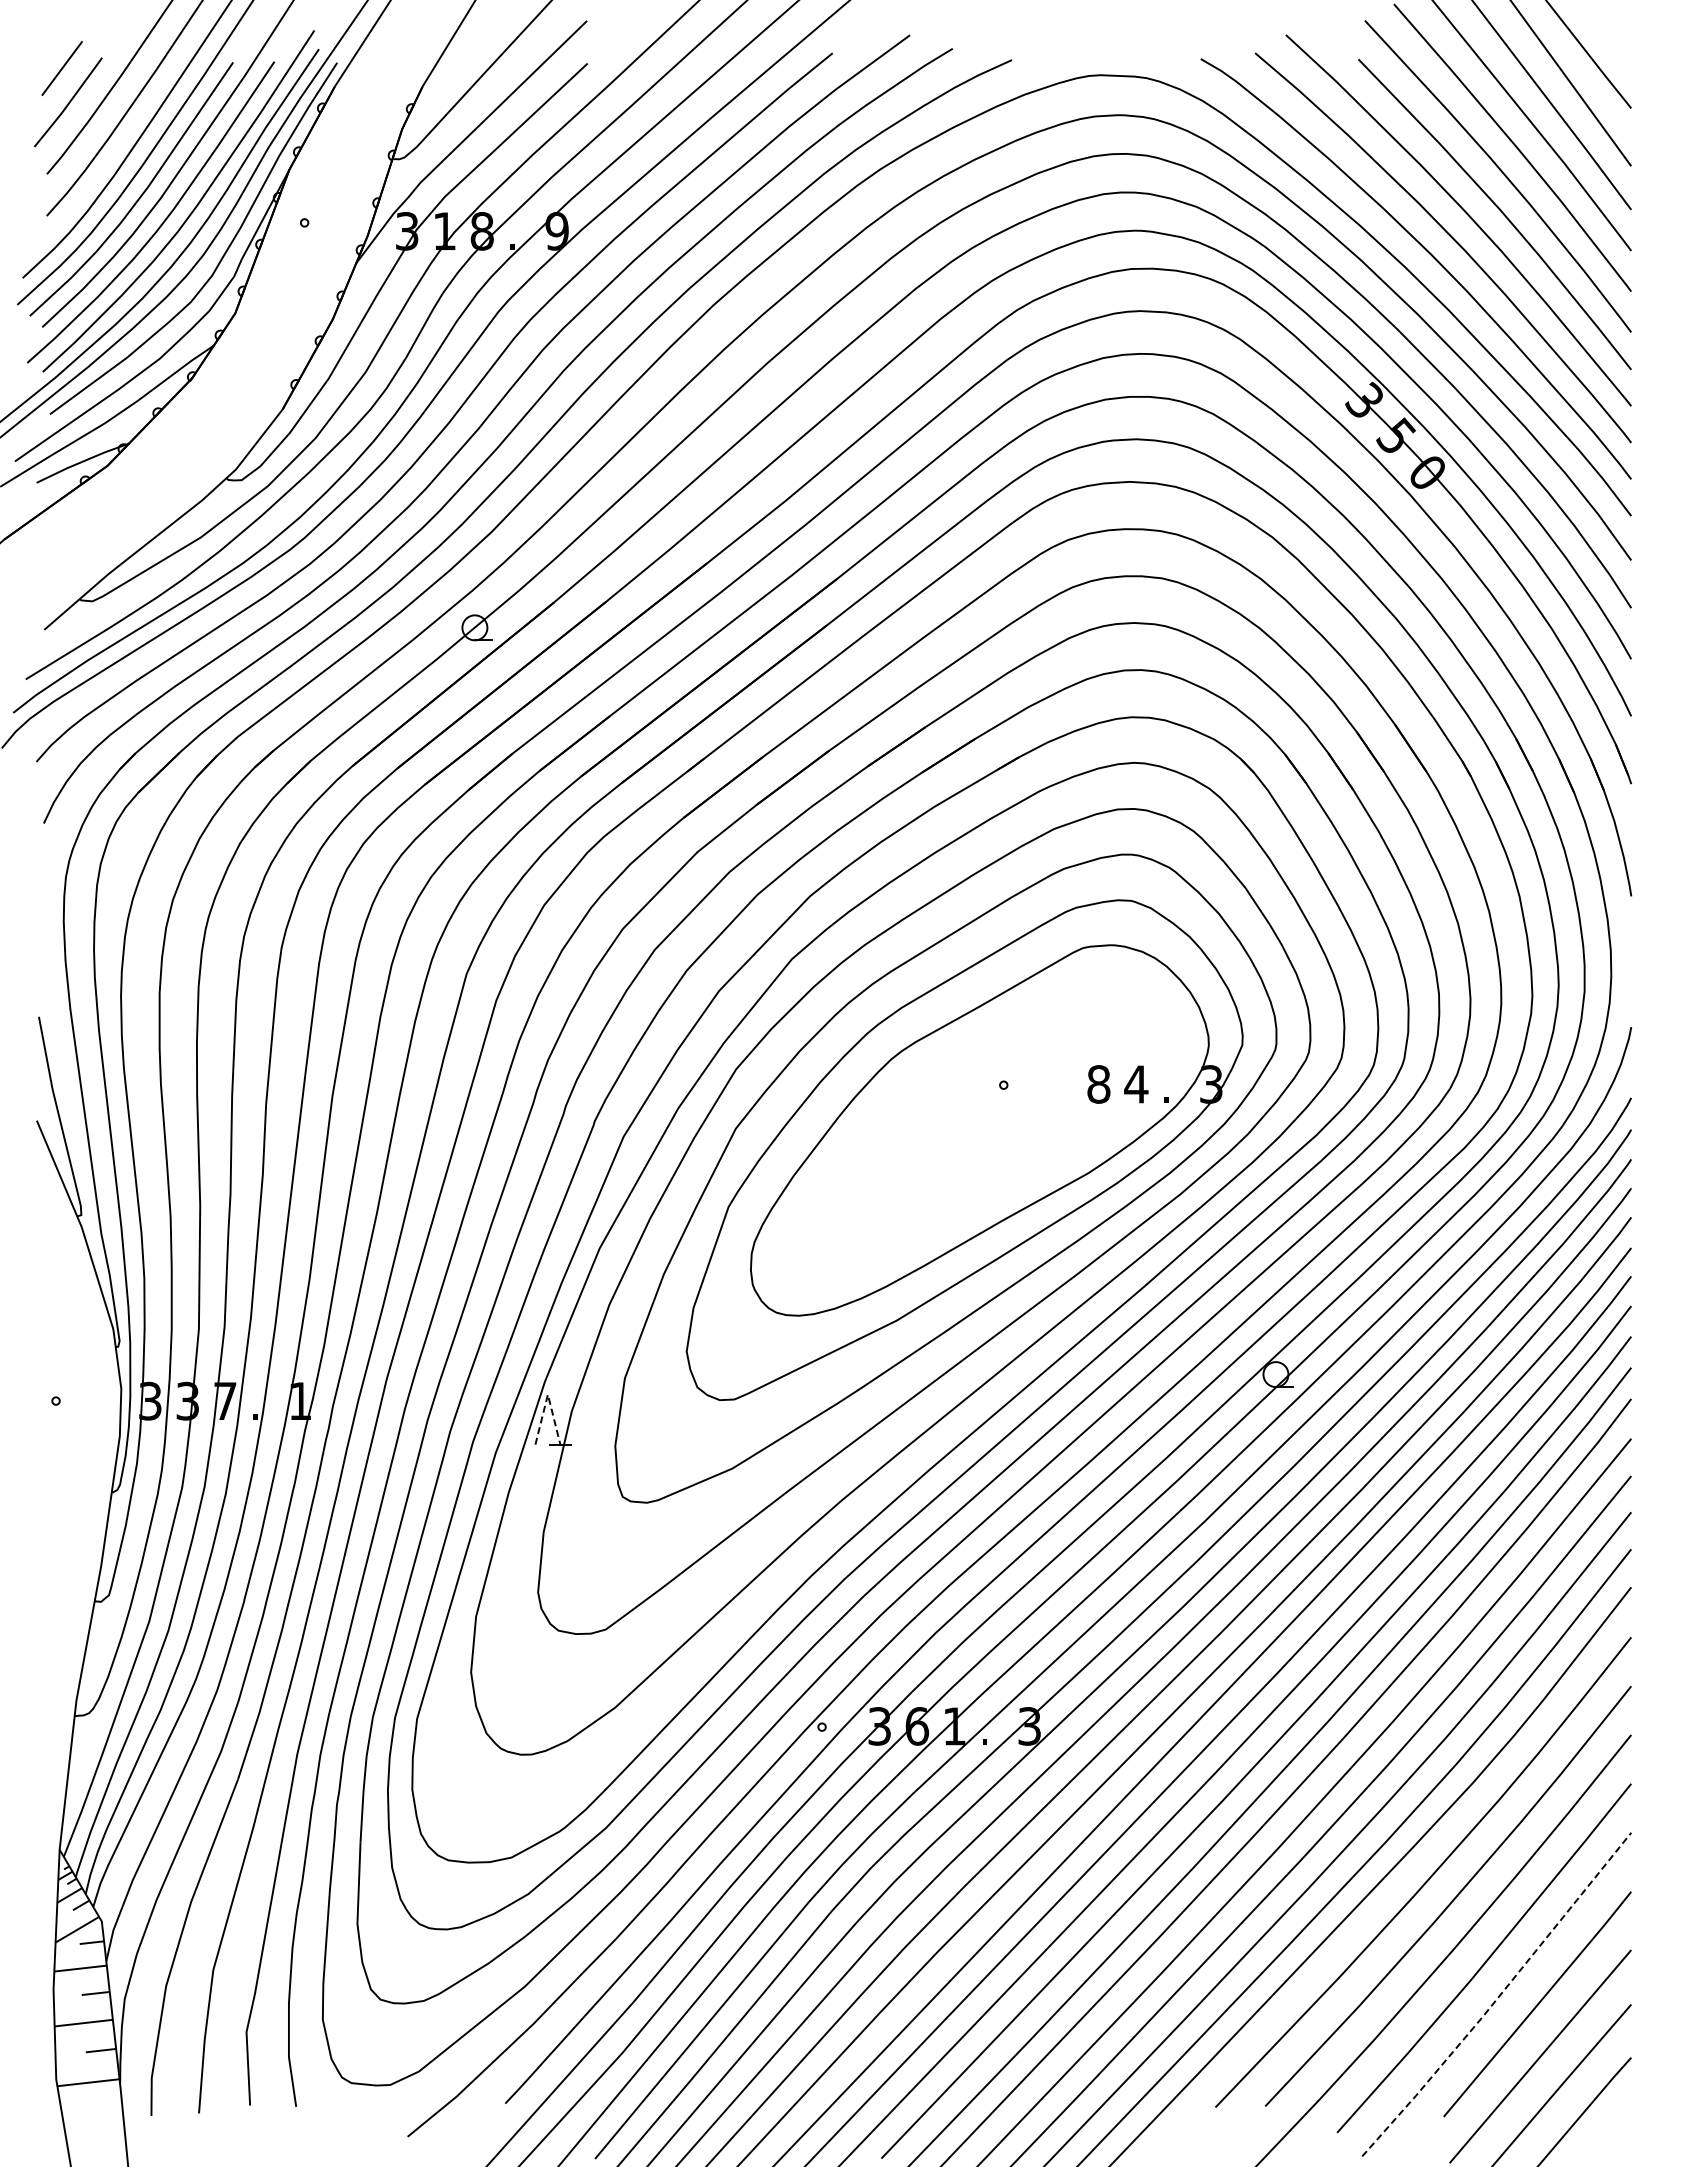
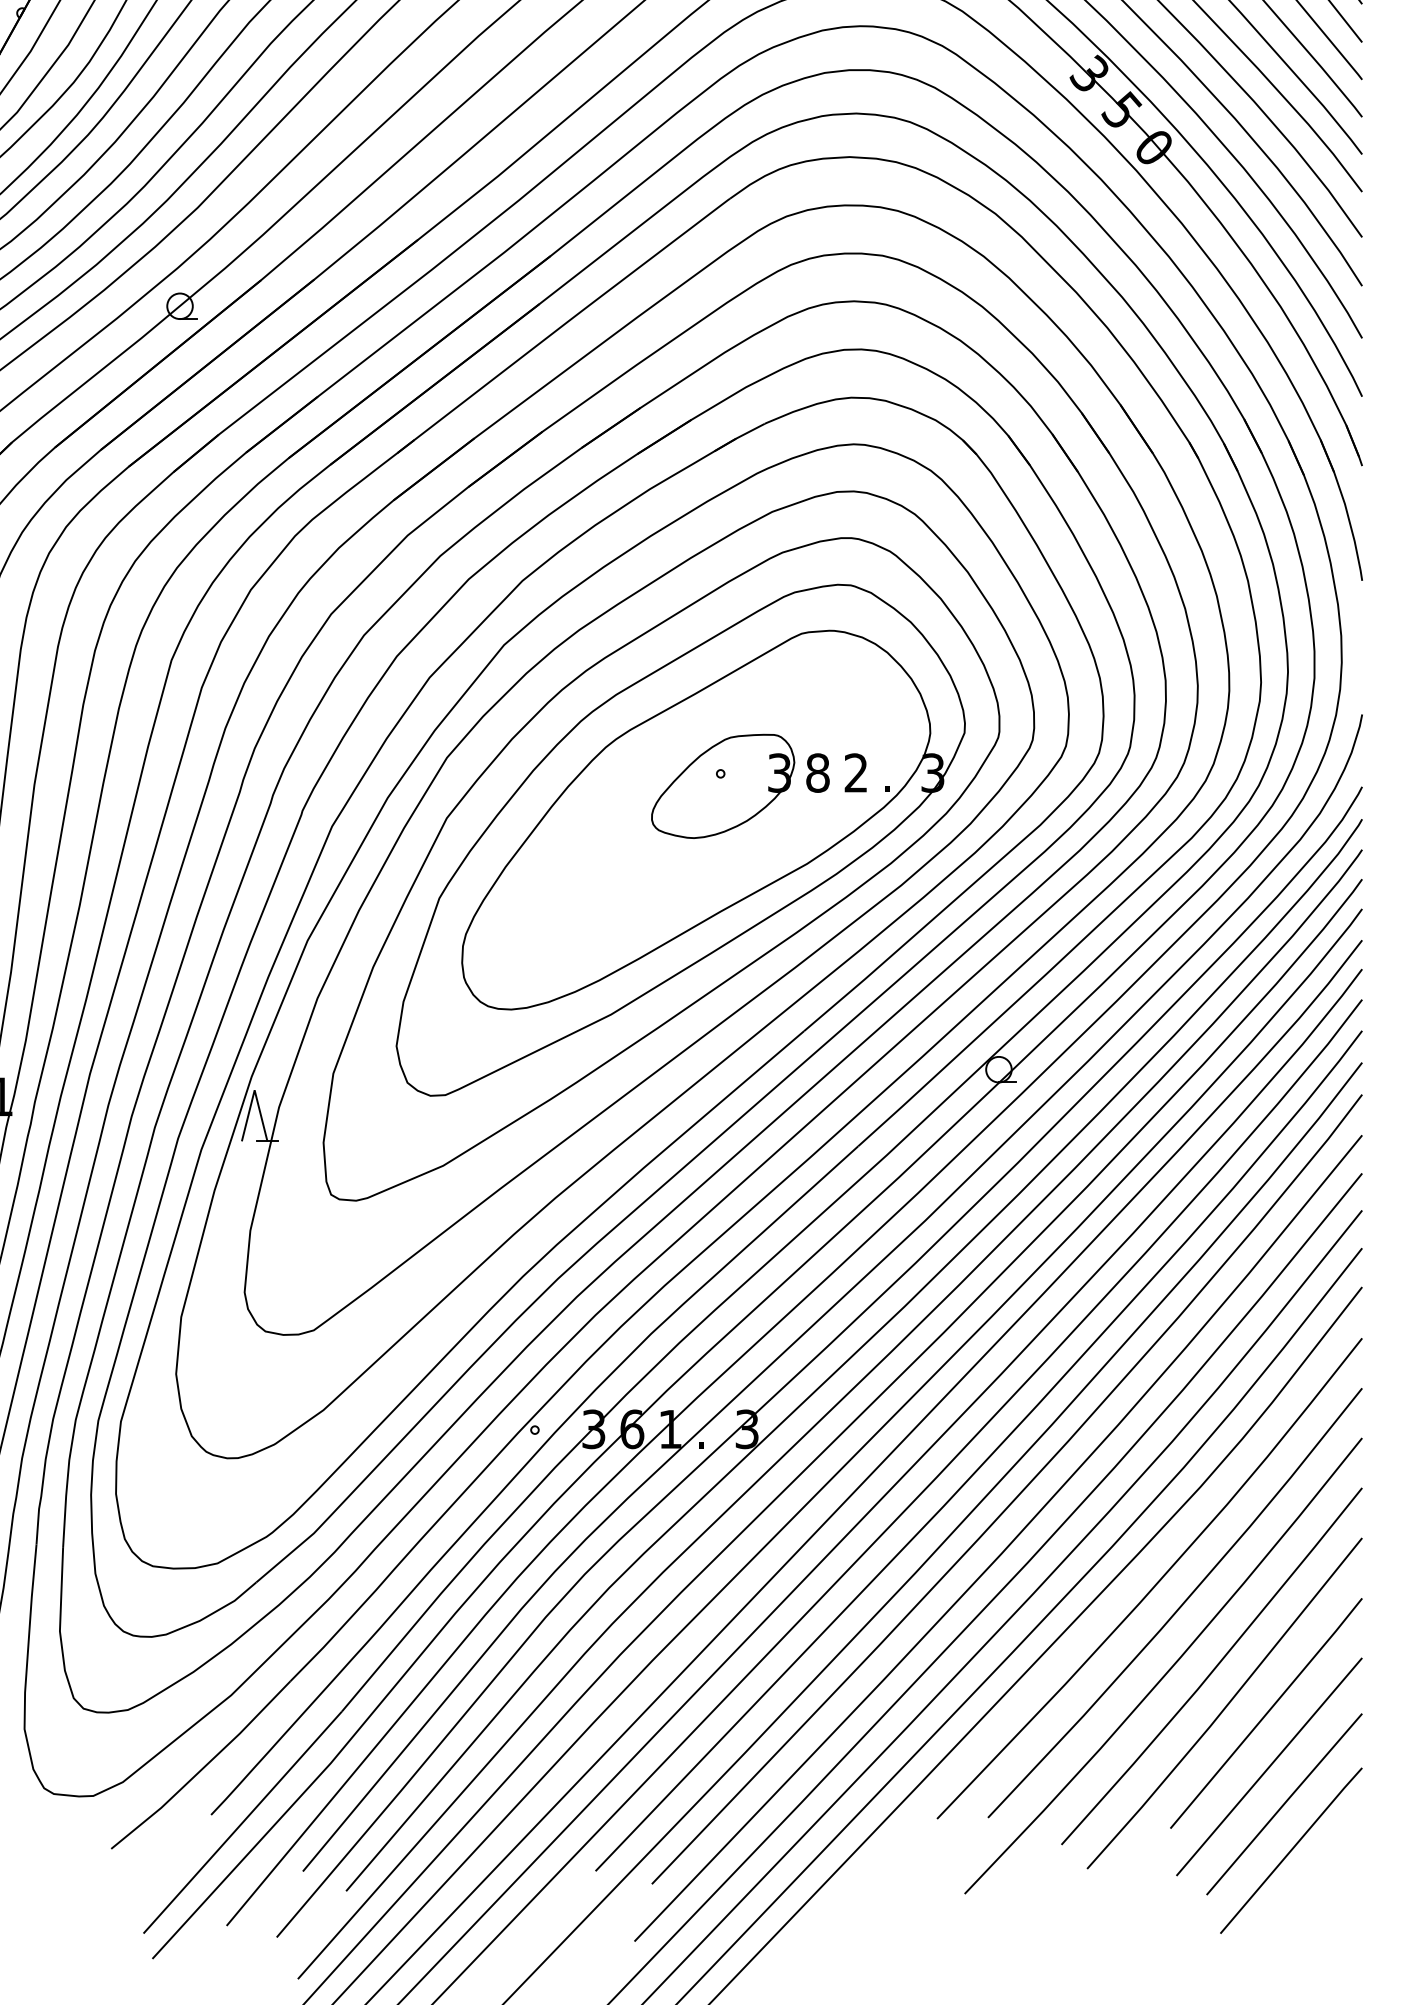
text: (1136, 1084) -> (856, 773), 4 -> 2
part: (1005, 1097) -> (722, 786), added
line: (547, 1394) -> (254, 1090), dashed -> solid
line: (1498, 1997) -> (1226, 1706), dashed -> solid

